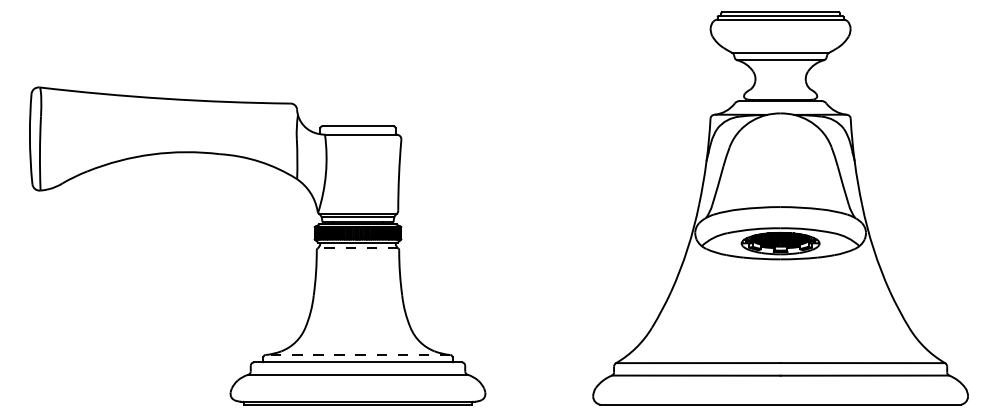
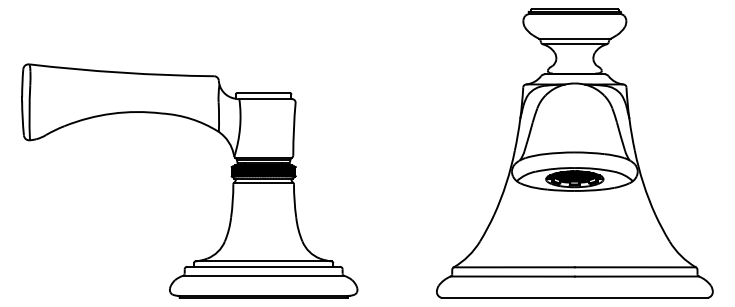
line: (357, 248) -> (263, 182), dashed -> solid
line: (357, 355) -> (263, 261), dashed -> solid

